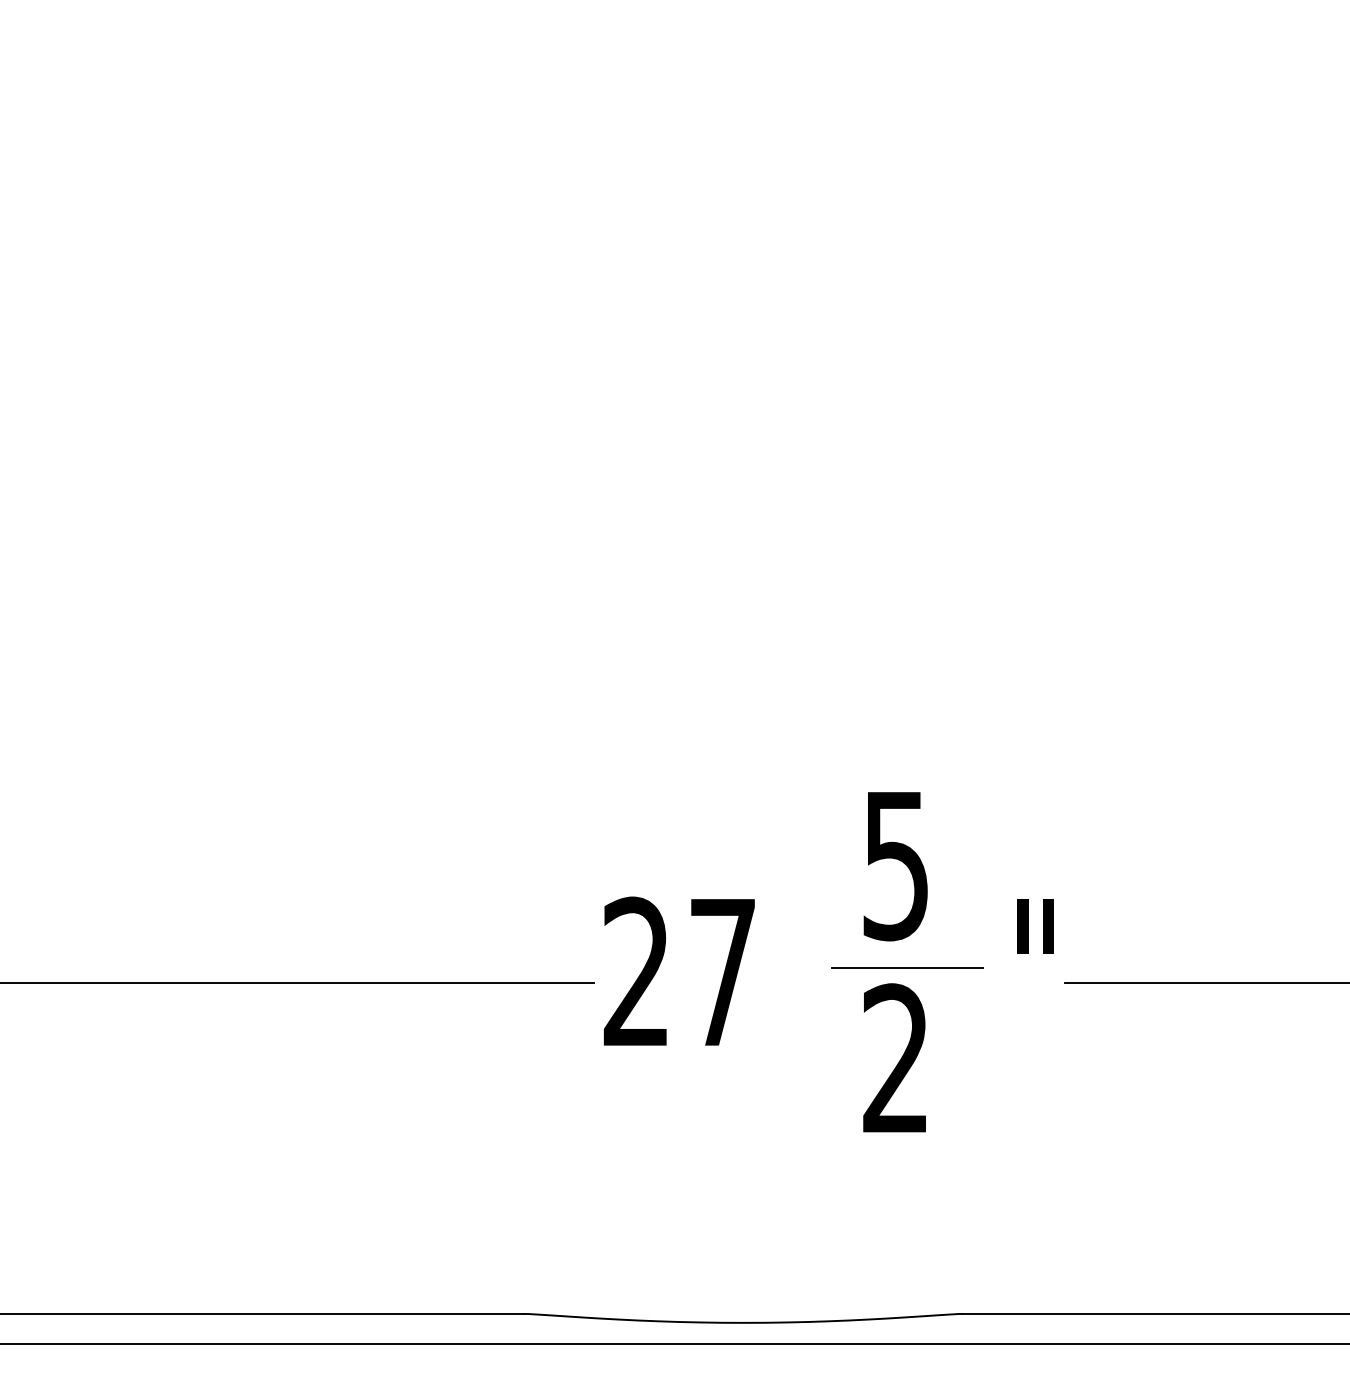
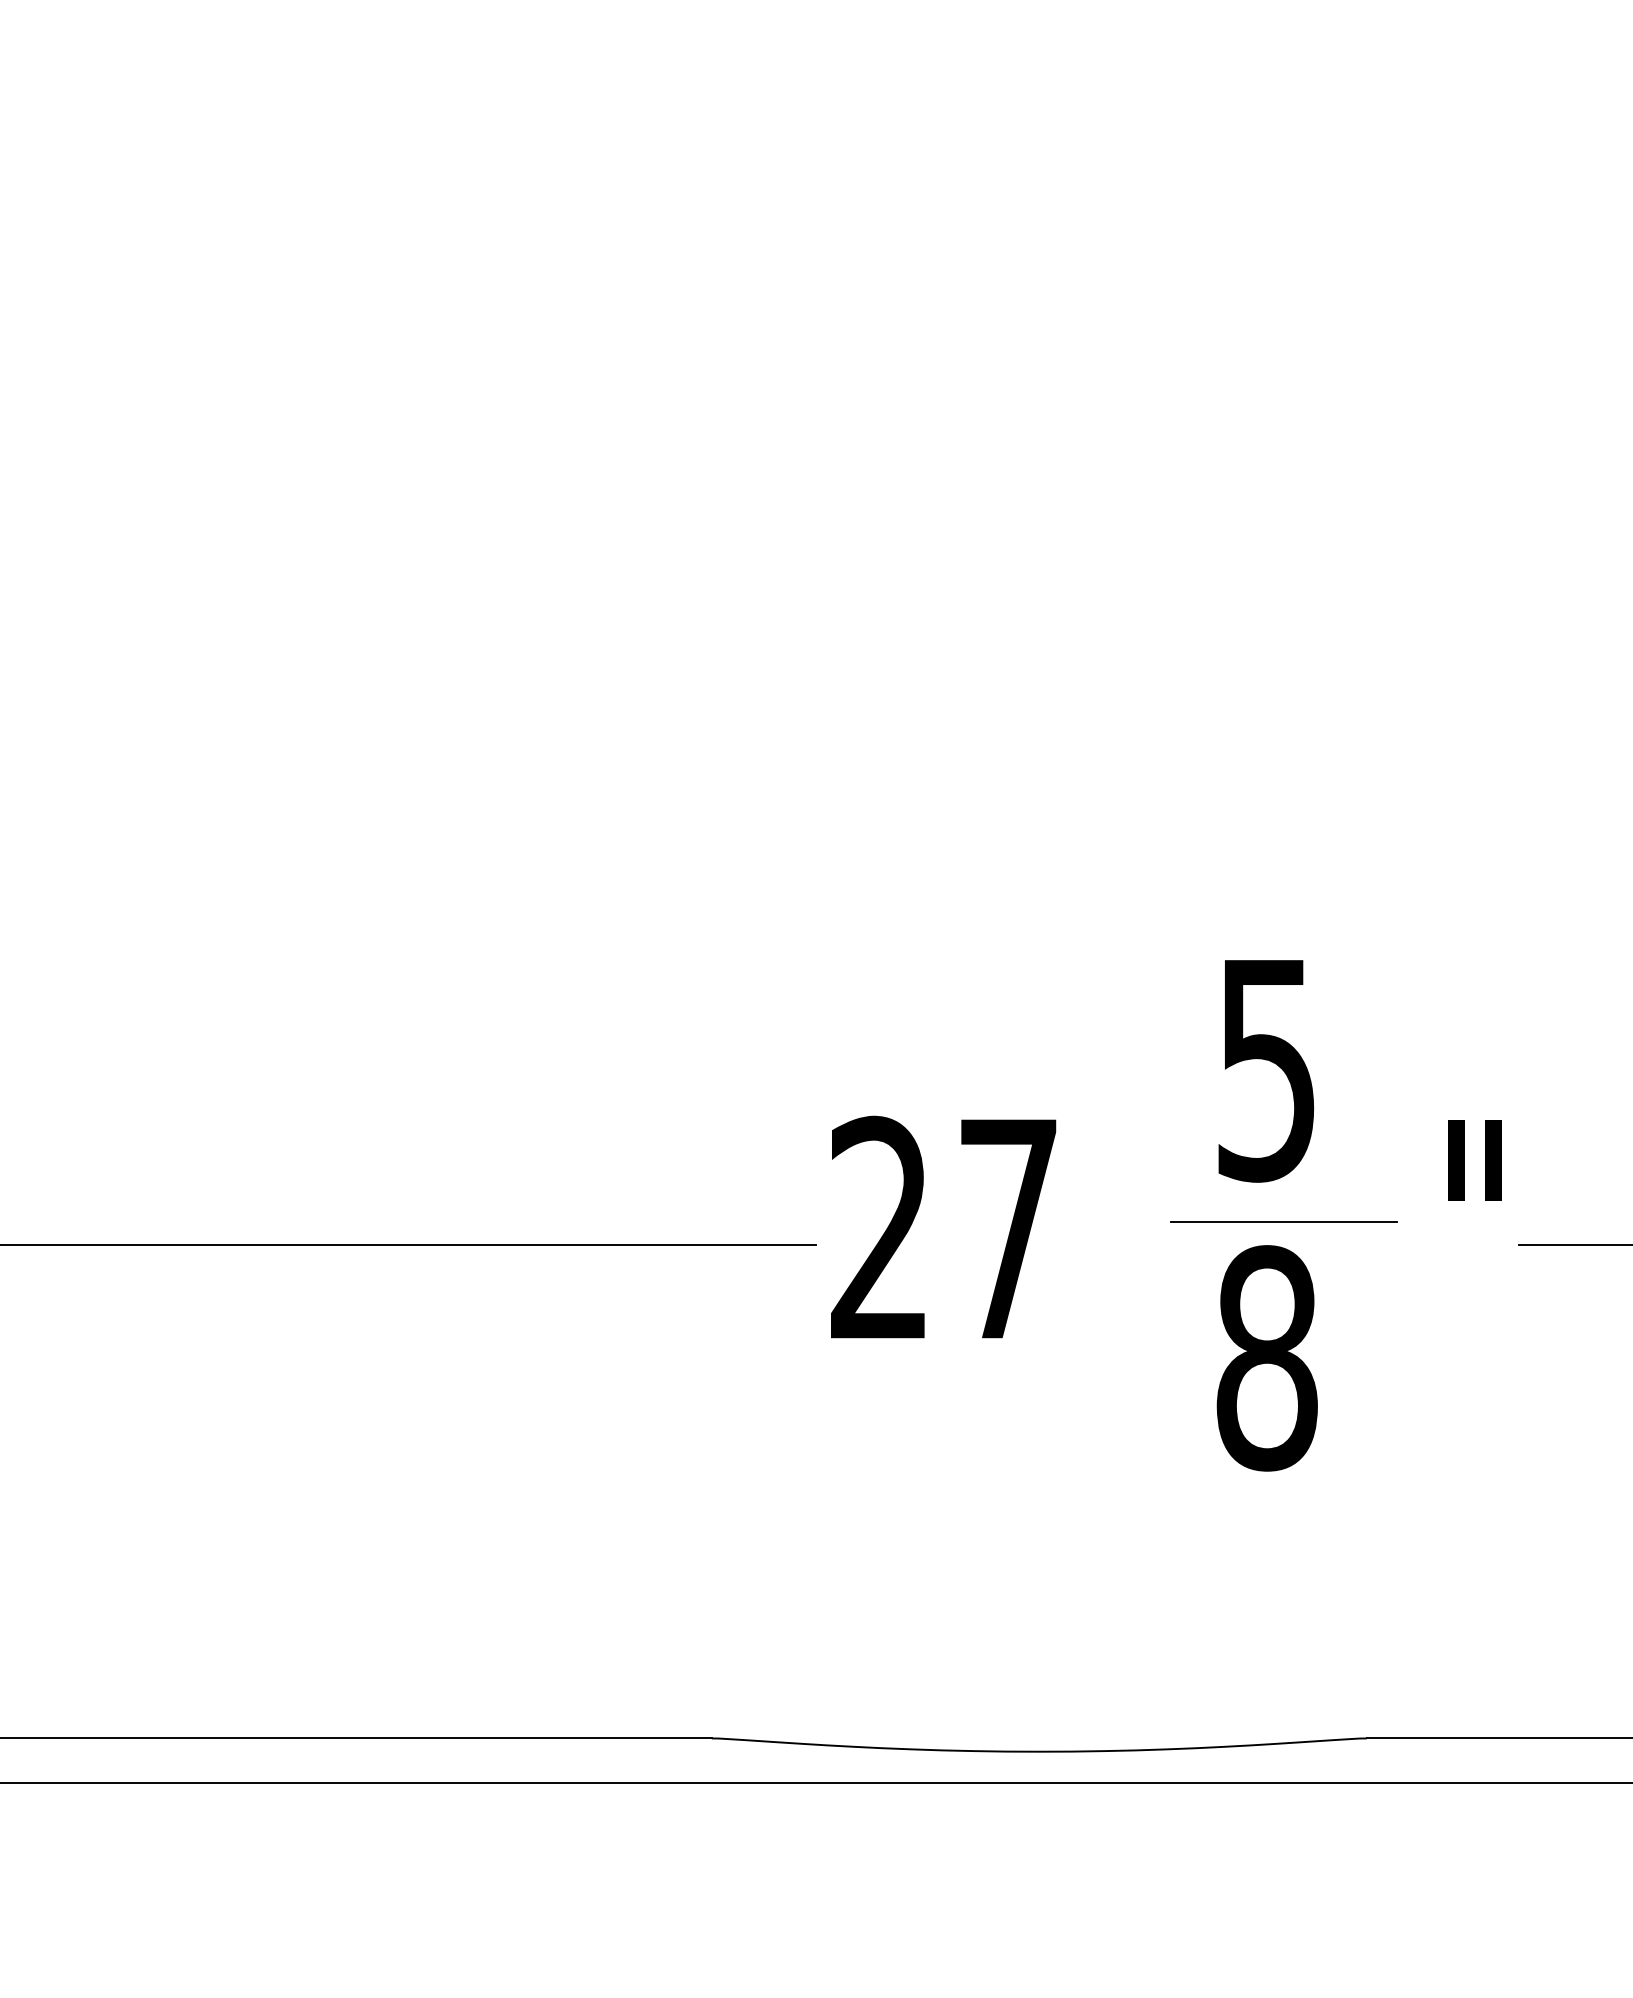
text: (896, 1059) -> (1267, 1358), 2 -> 8

